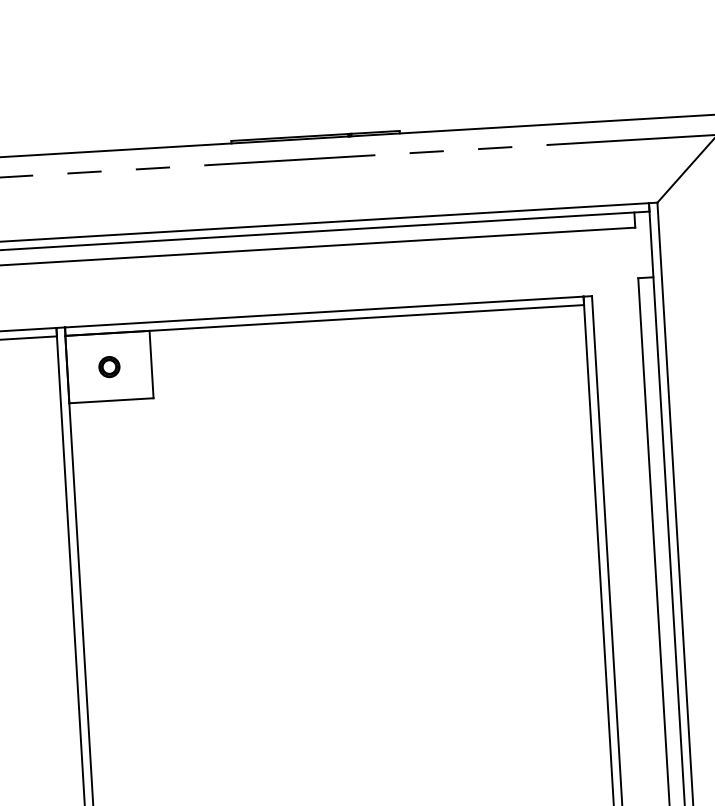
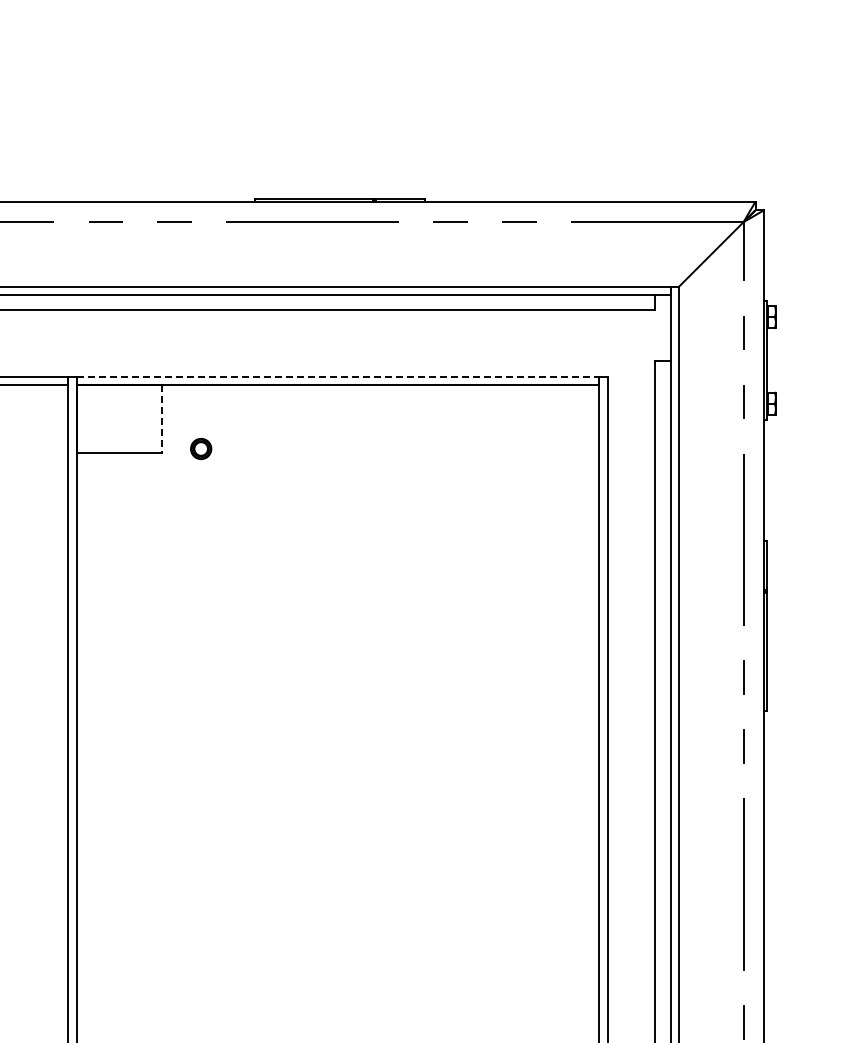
line: (324, 311) -> (338, 376), solid -> dashed
line: (151, 364) -> (161, 418), solid -> dashed
part: (109, 366) -> (201, 448), moved

